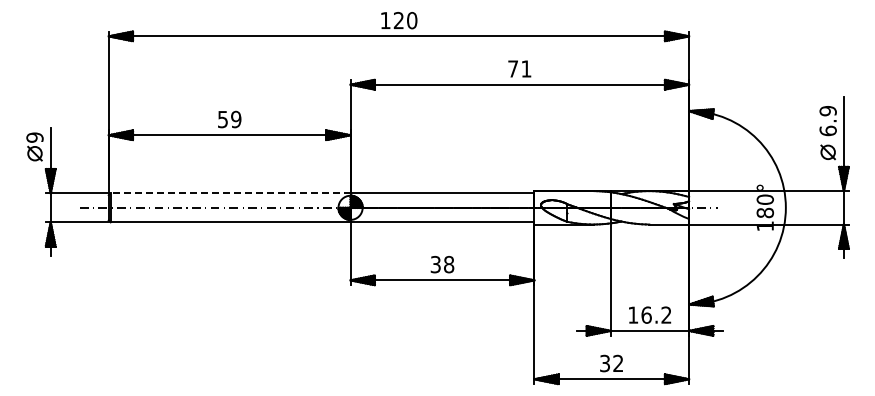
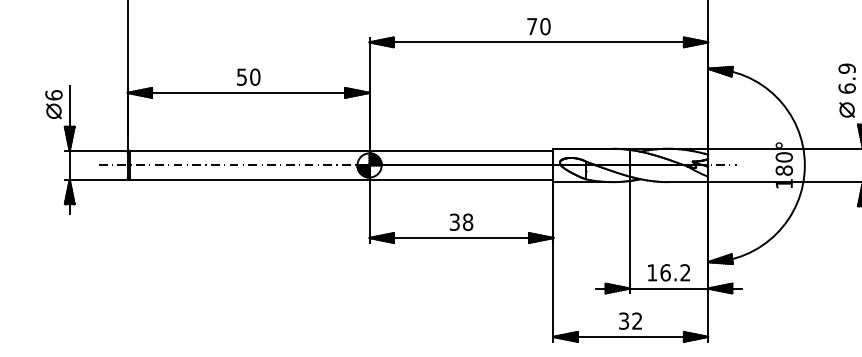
text: (526, 68) -> (545, 26), 71 -> 70
text: (236, 119) -> (255, 77), 59 -> 50
text: (34, 137) -> (53, 95), 9 -> 6
line: (230, 193) -> (249, 151), dashed -> solid

